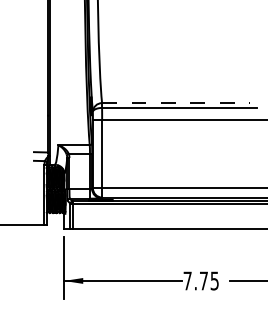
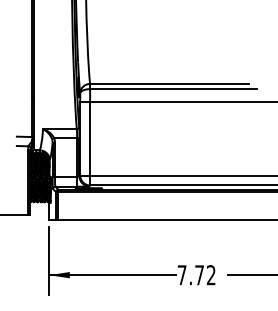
line: (176, 103) -> (170, 84), dashed -> solid
text: (214, 280) -> (210, 274), 7.75 -> 7.72

